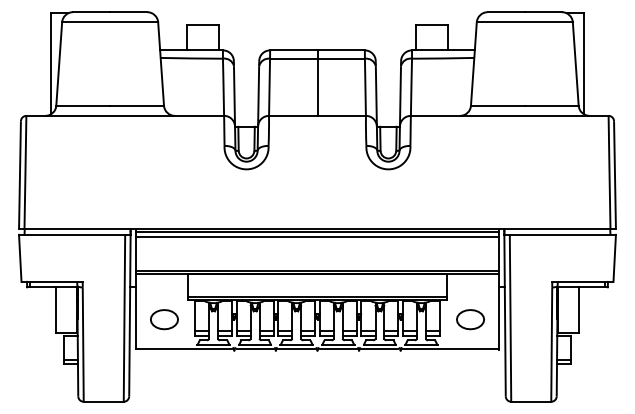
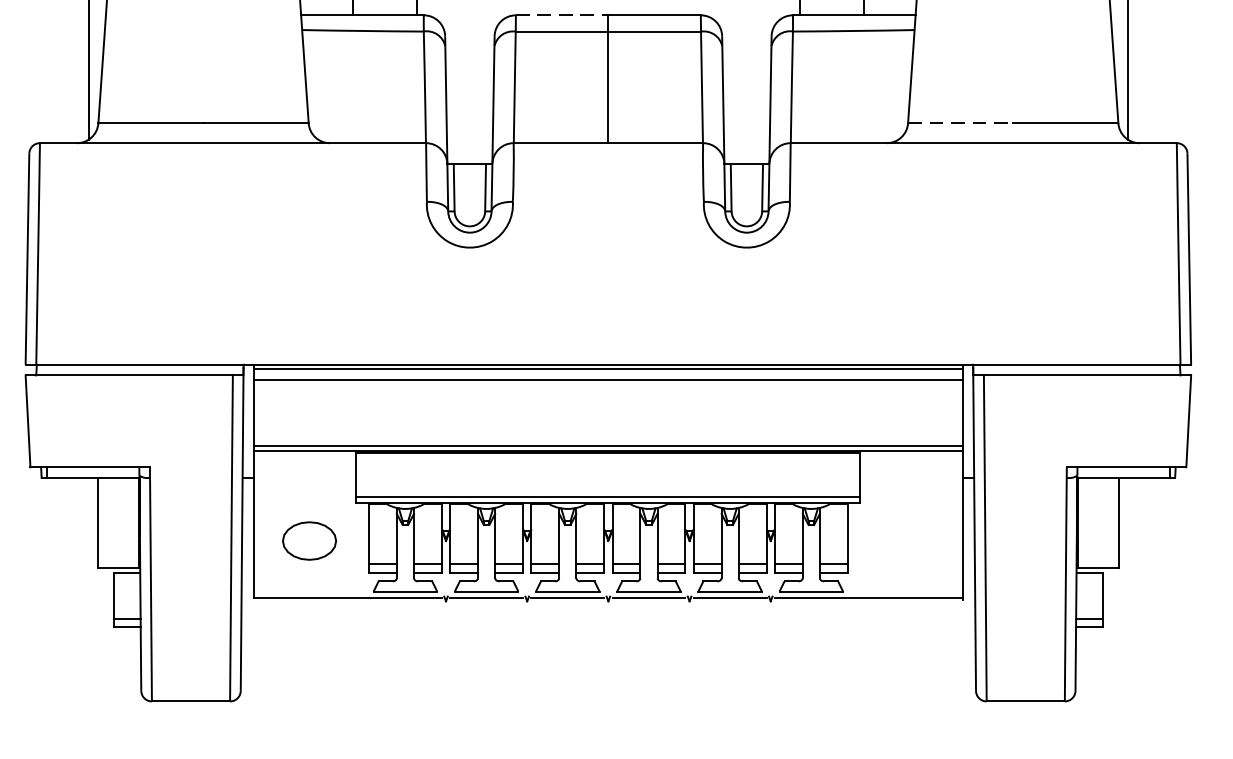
line: (293, 50) -> (561, 15), solid -> dashed
line: (497, 105) -> (959, 122), solid -> dashed
part: (470, 319) -> (907, 540), removed

